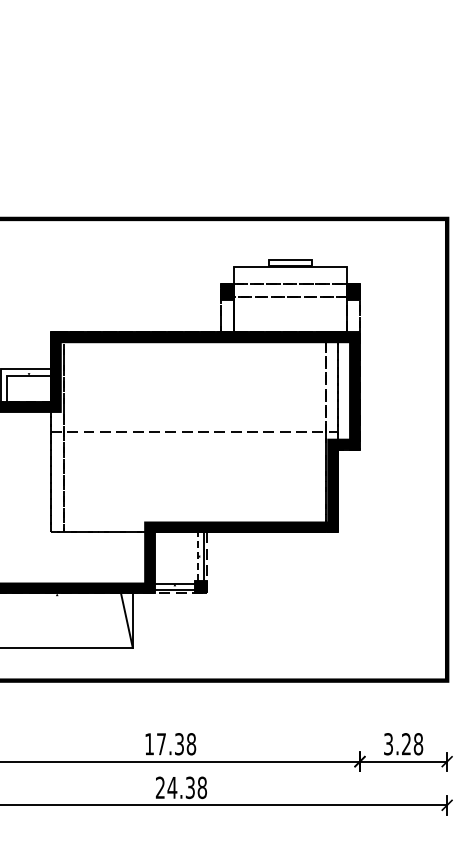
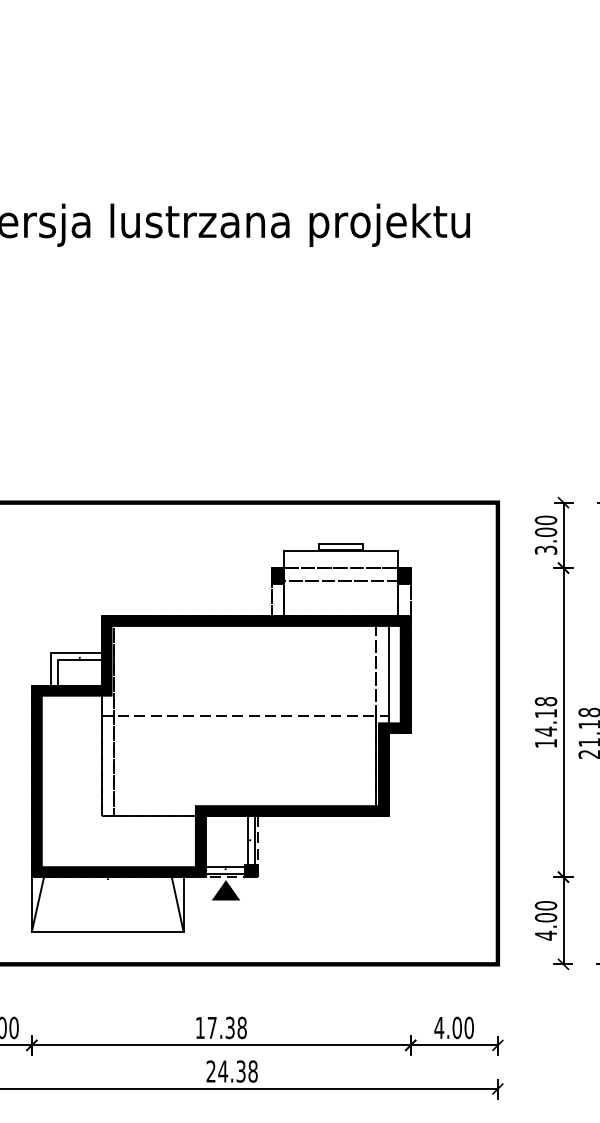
line: (197, 555) -> (248, 839), dashed -> solid
fill: (174, 606) -> (225, 890), added
text: (402, 743) -> (453, 1027), 3.28 -> 4.00

